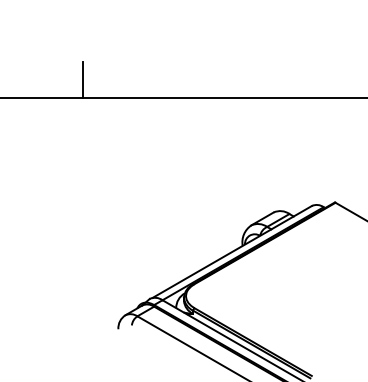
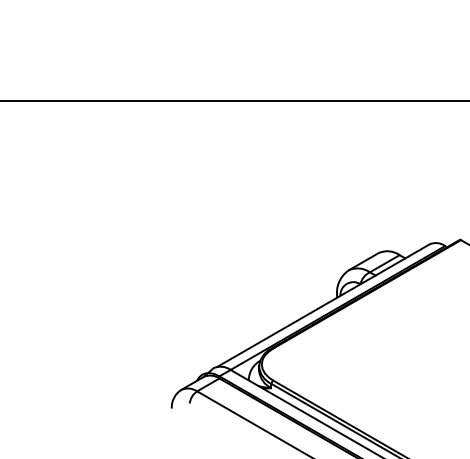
line: (82, 79) -> (124, 76), removed

